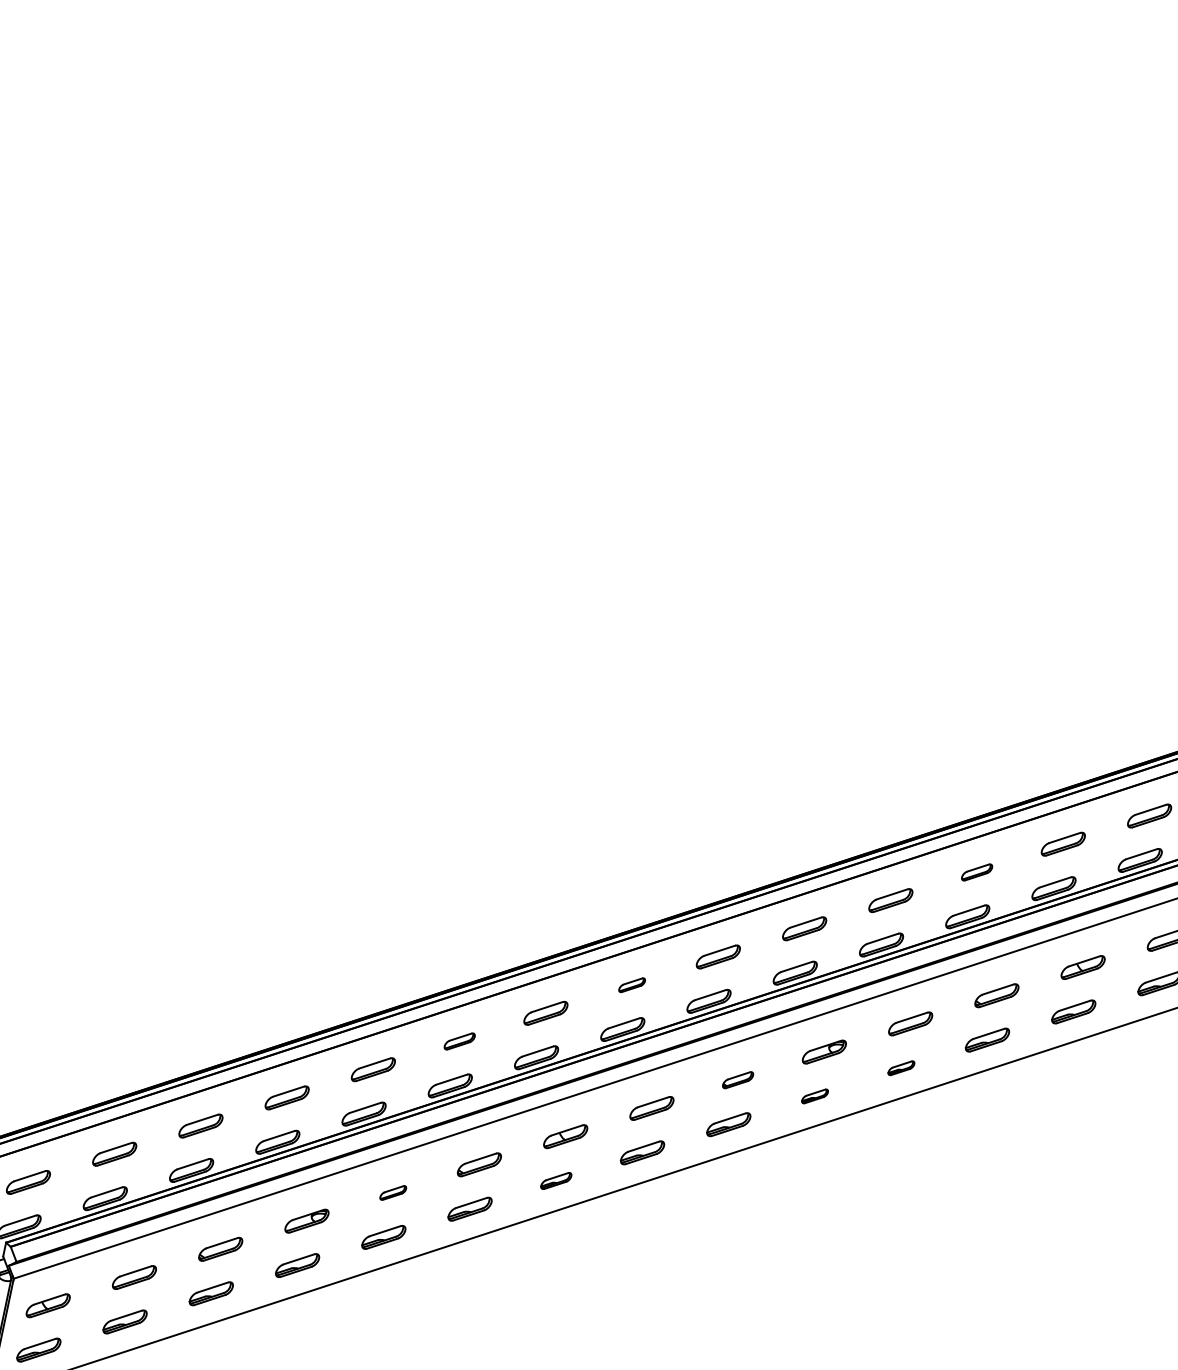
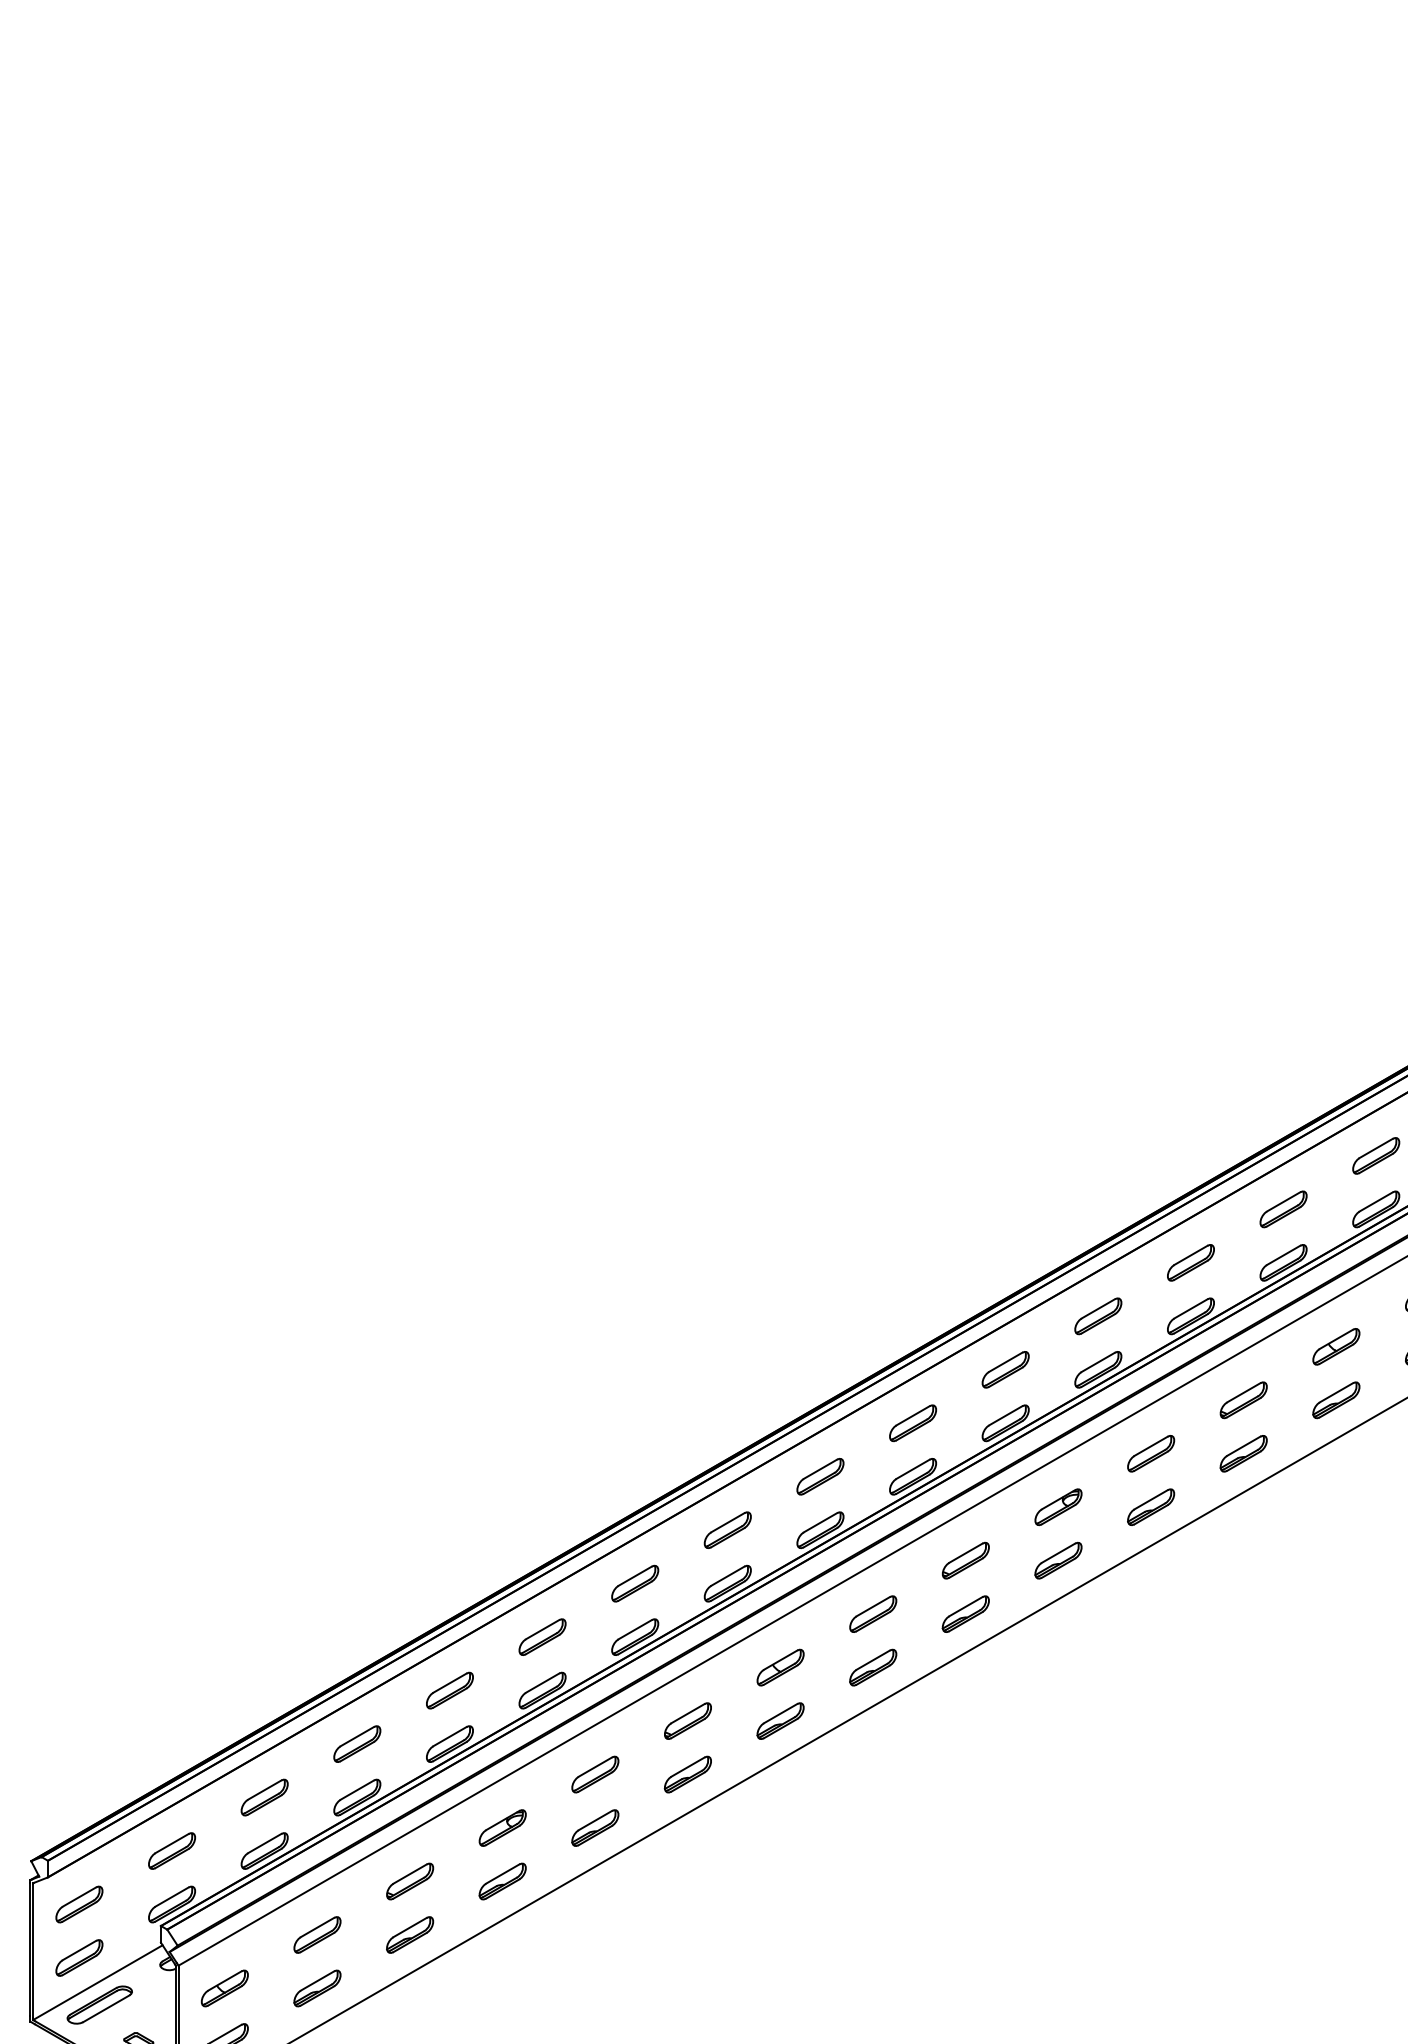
part: (976, 872) -> (1190, 1262), size x1.43
part: (632, 984) -> (820, 1476), size x1.67
part: (459, 1041) -> (635, 1583), size x1.43
part: (901, 1067) -> (1151, 1506), size x1.67
part: (737, 1080) -> (965, 1560), size x1.43
part: (815, 1096) -> (1058, 1560), size x1.67
part: (556, 1180) -> (780, 1720), size x1.43
part: (393, 1192) -> (595, 1774), size x1.67

